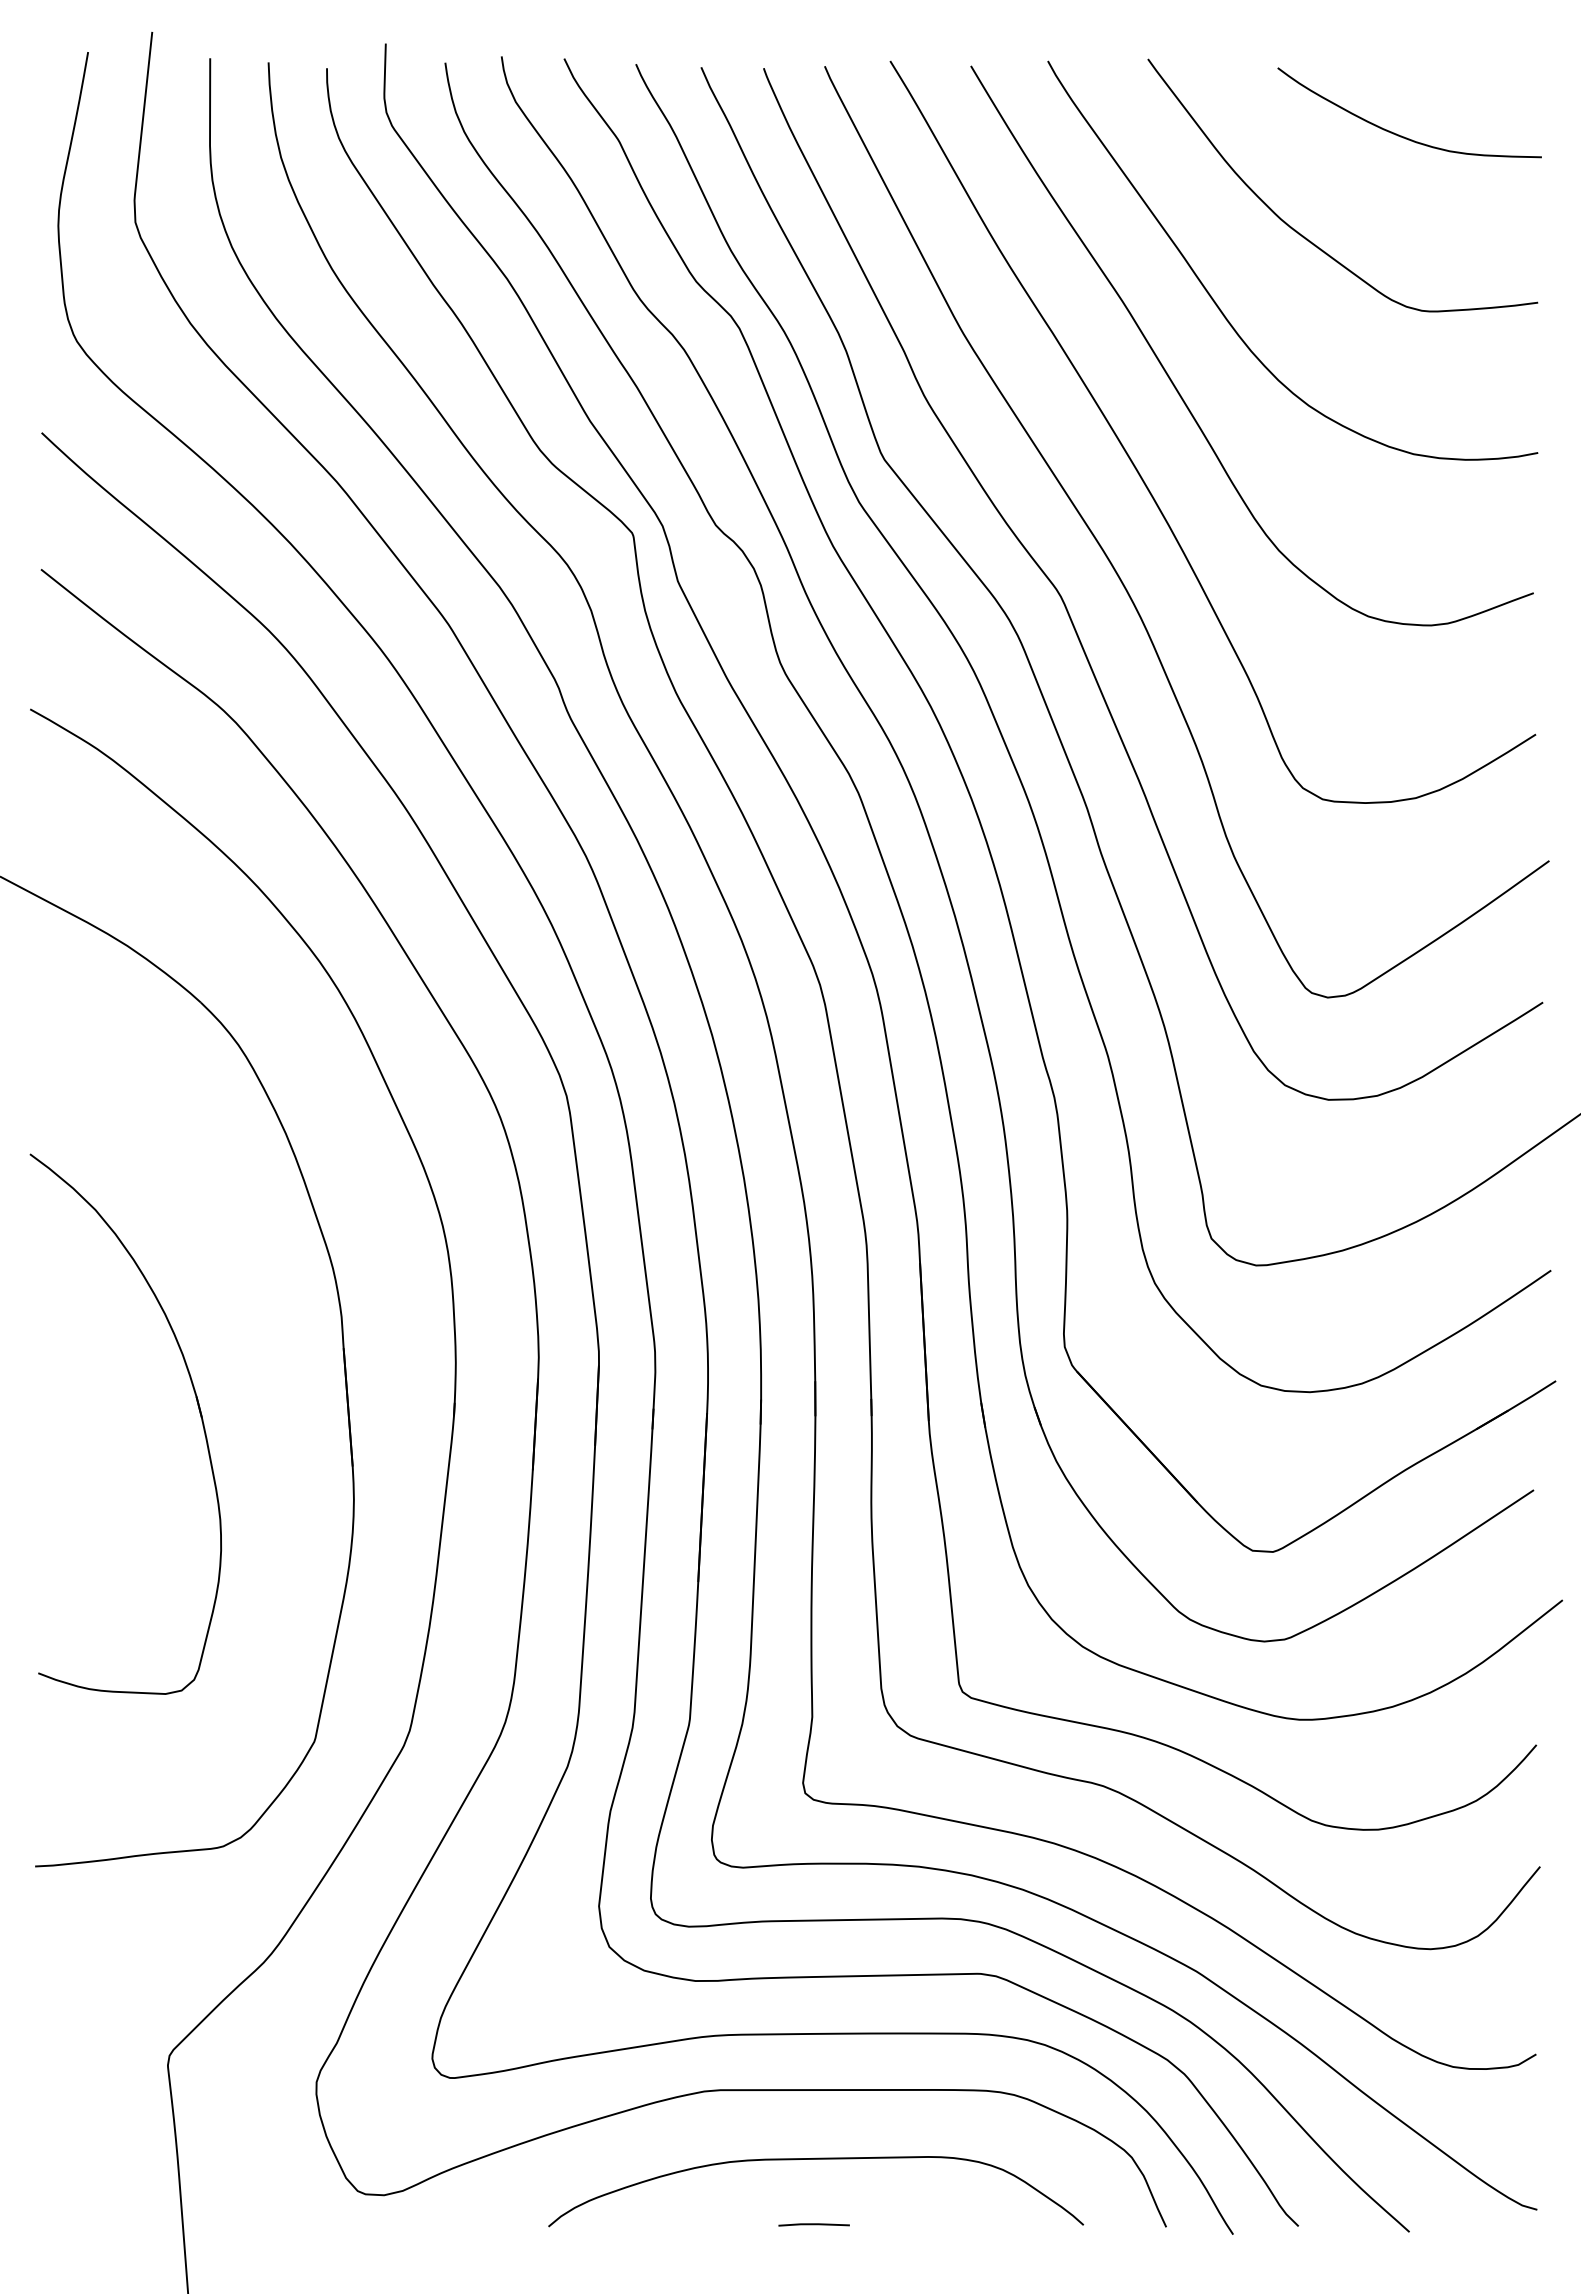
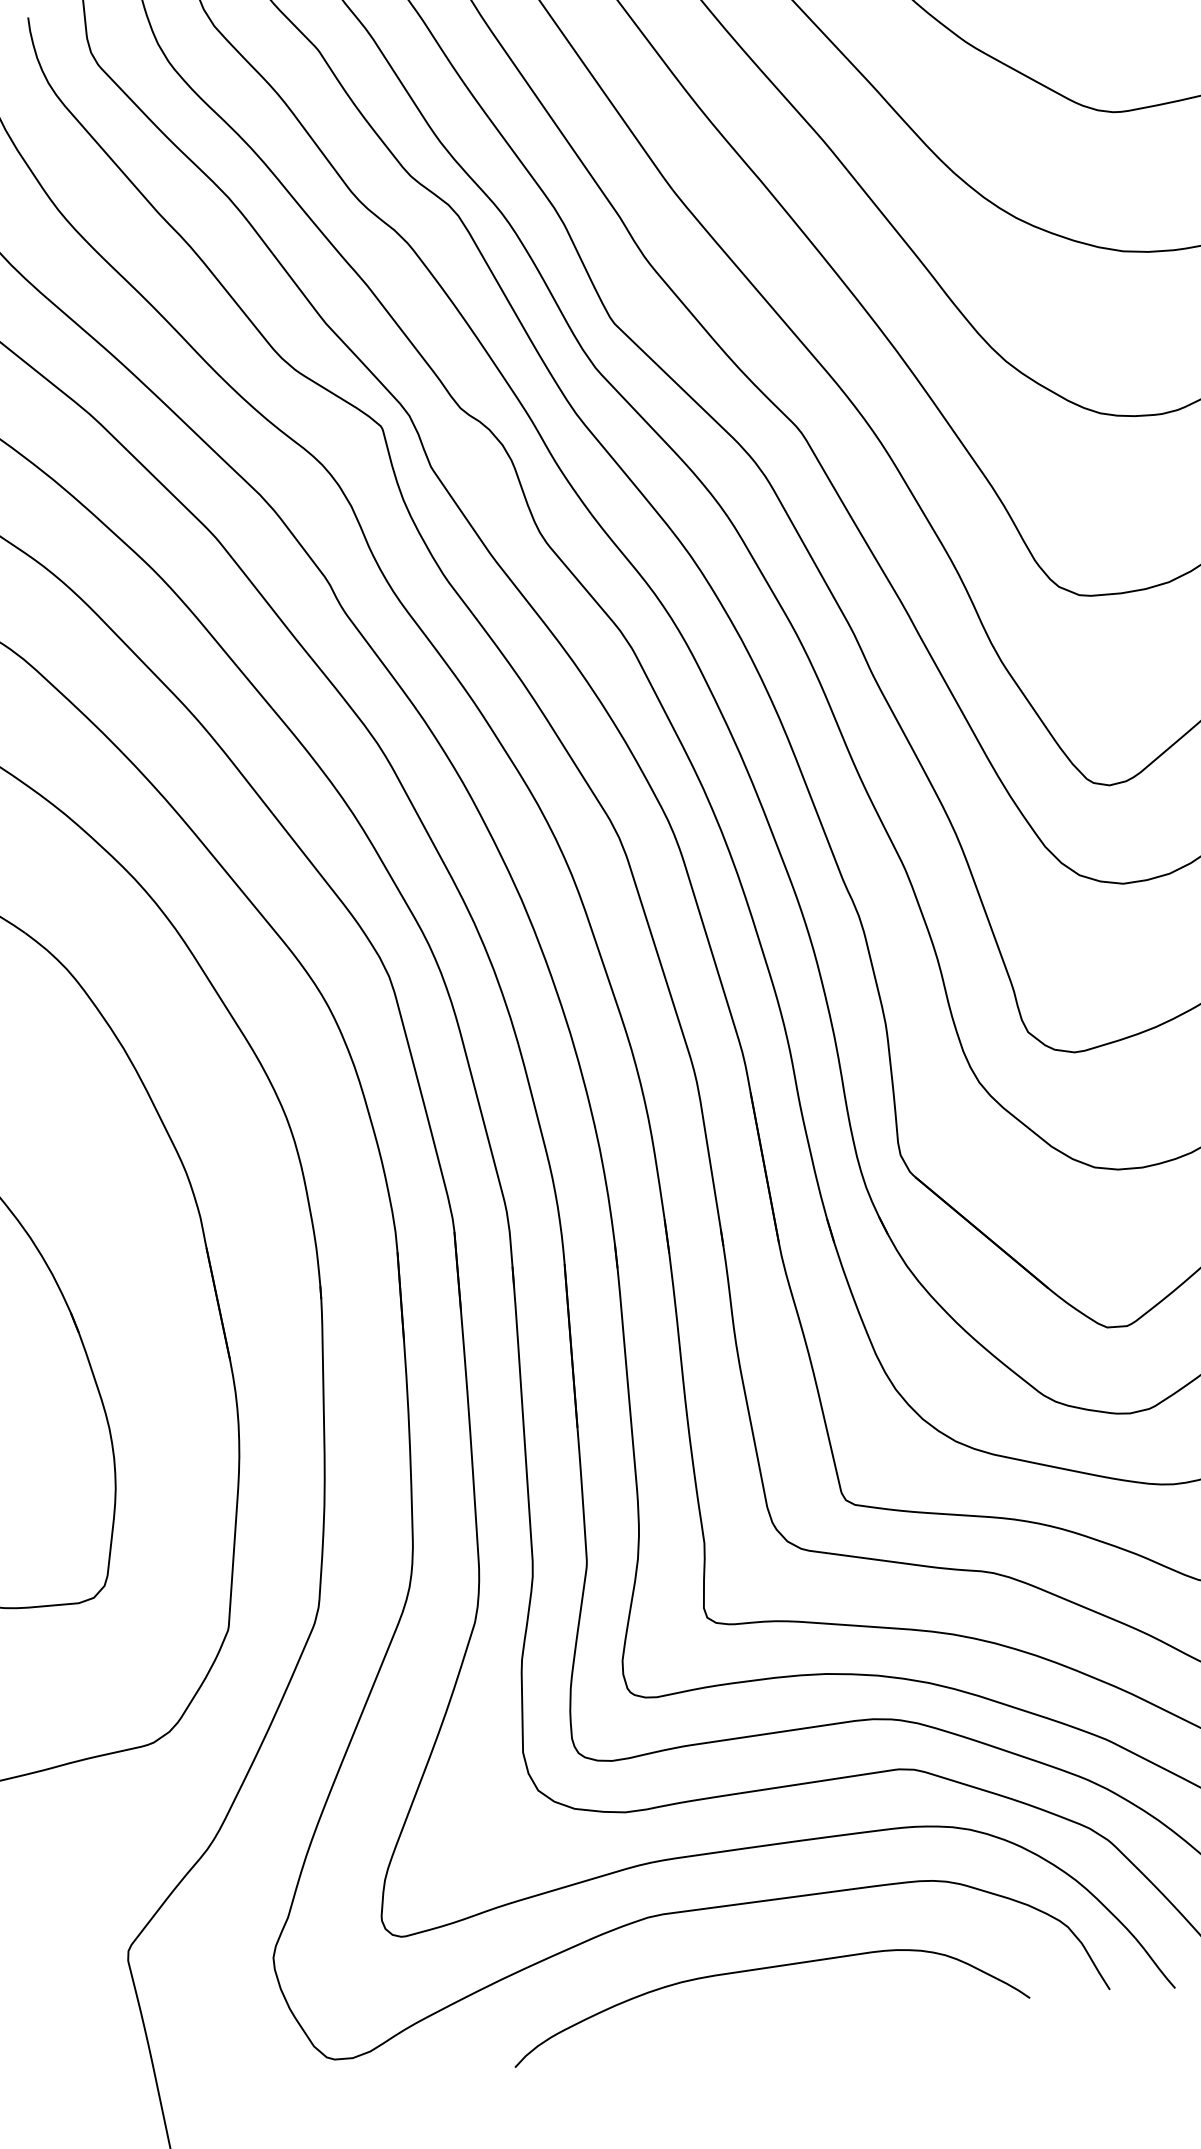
line: (813, 2224) -> (769, 2031), removed

